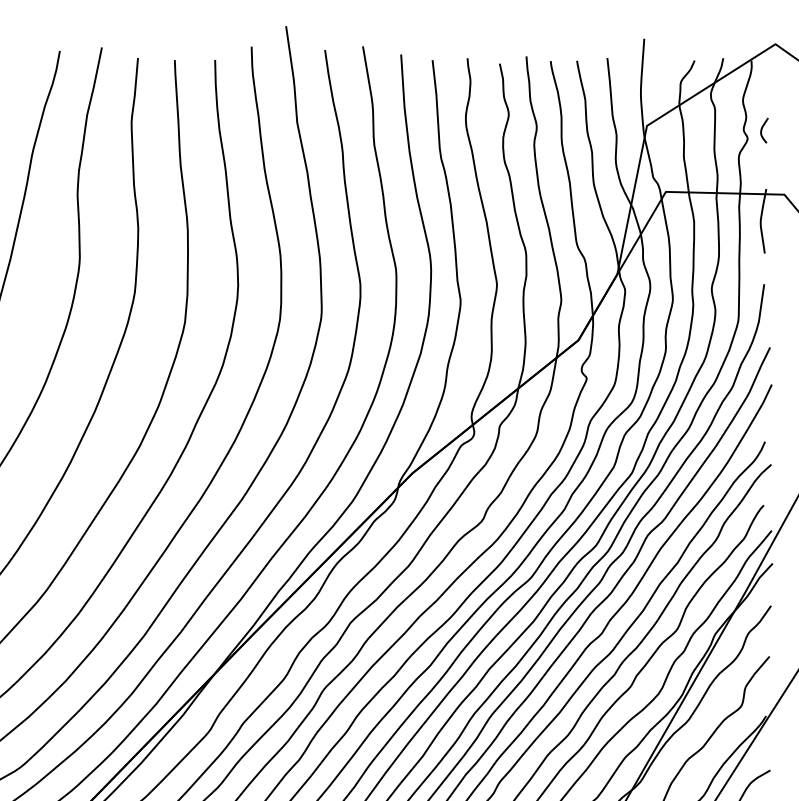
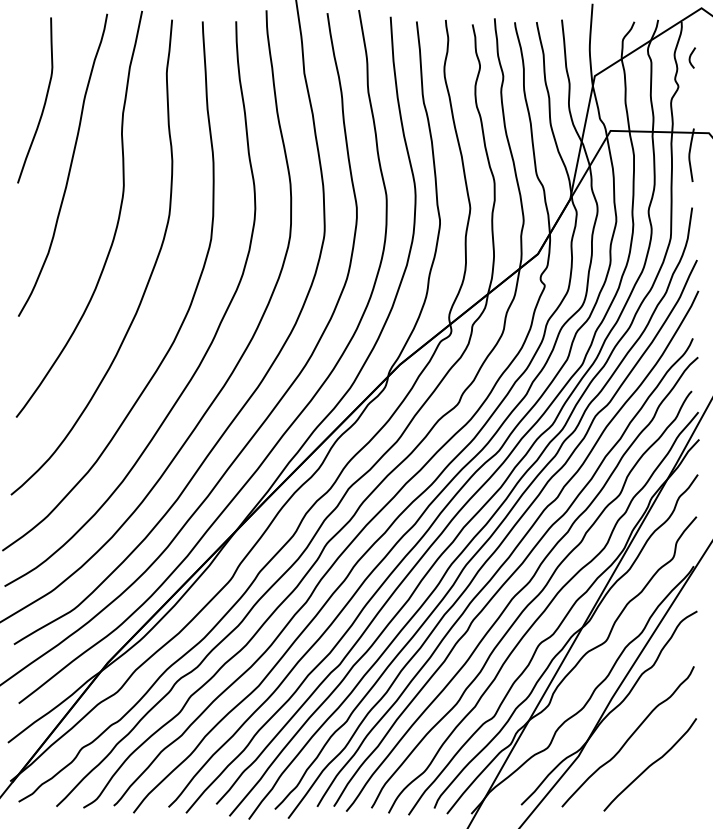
curve: (763, 128) -> (691, 56), moved

